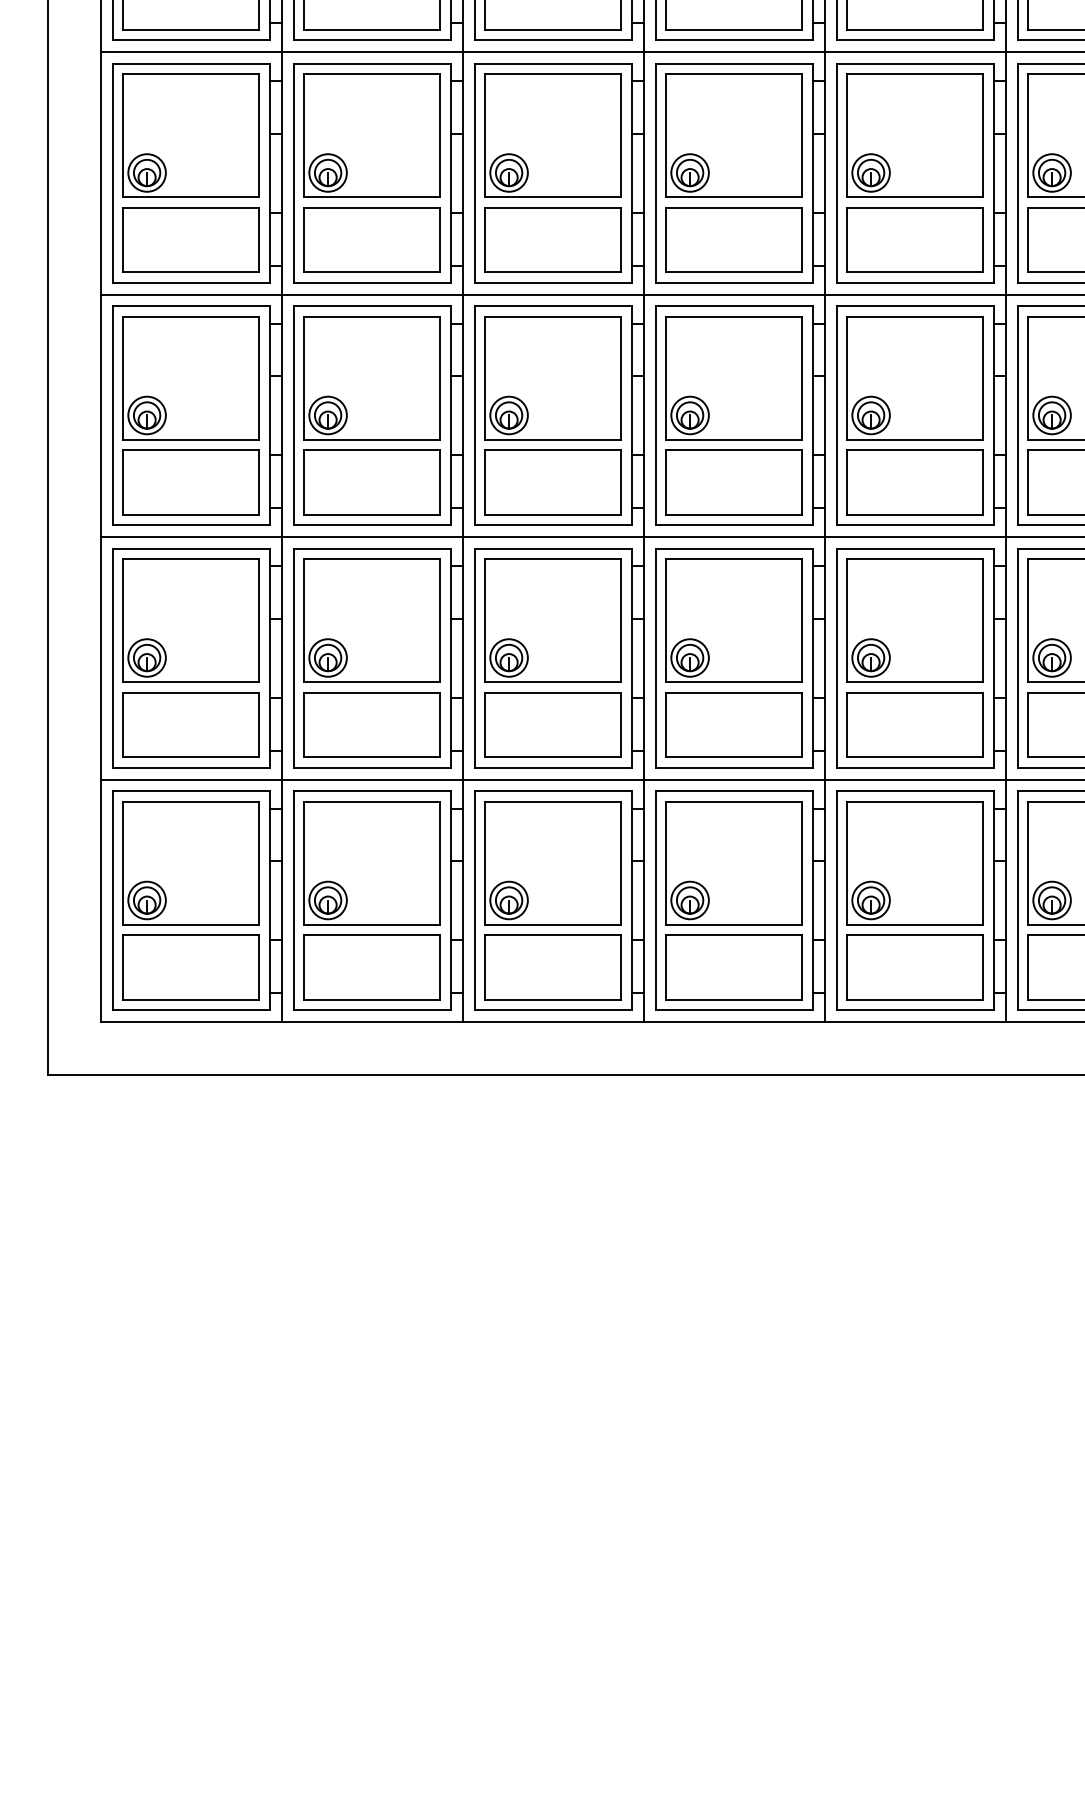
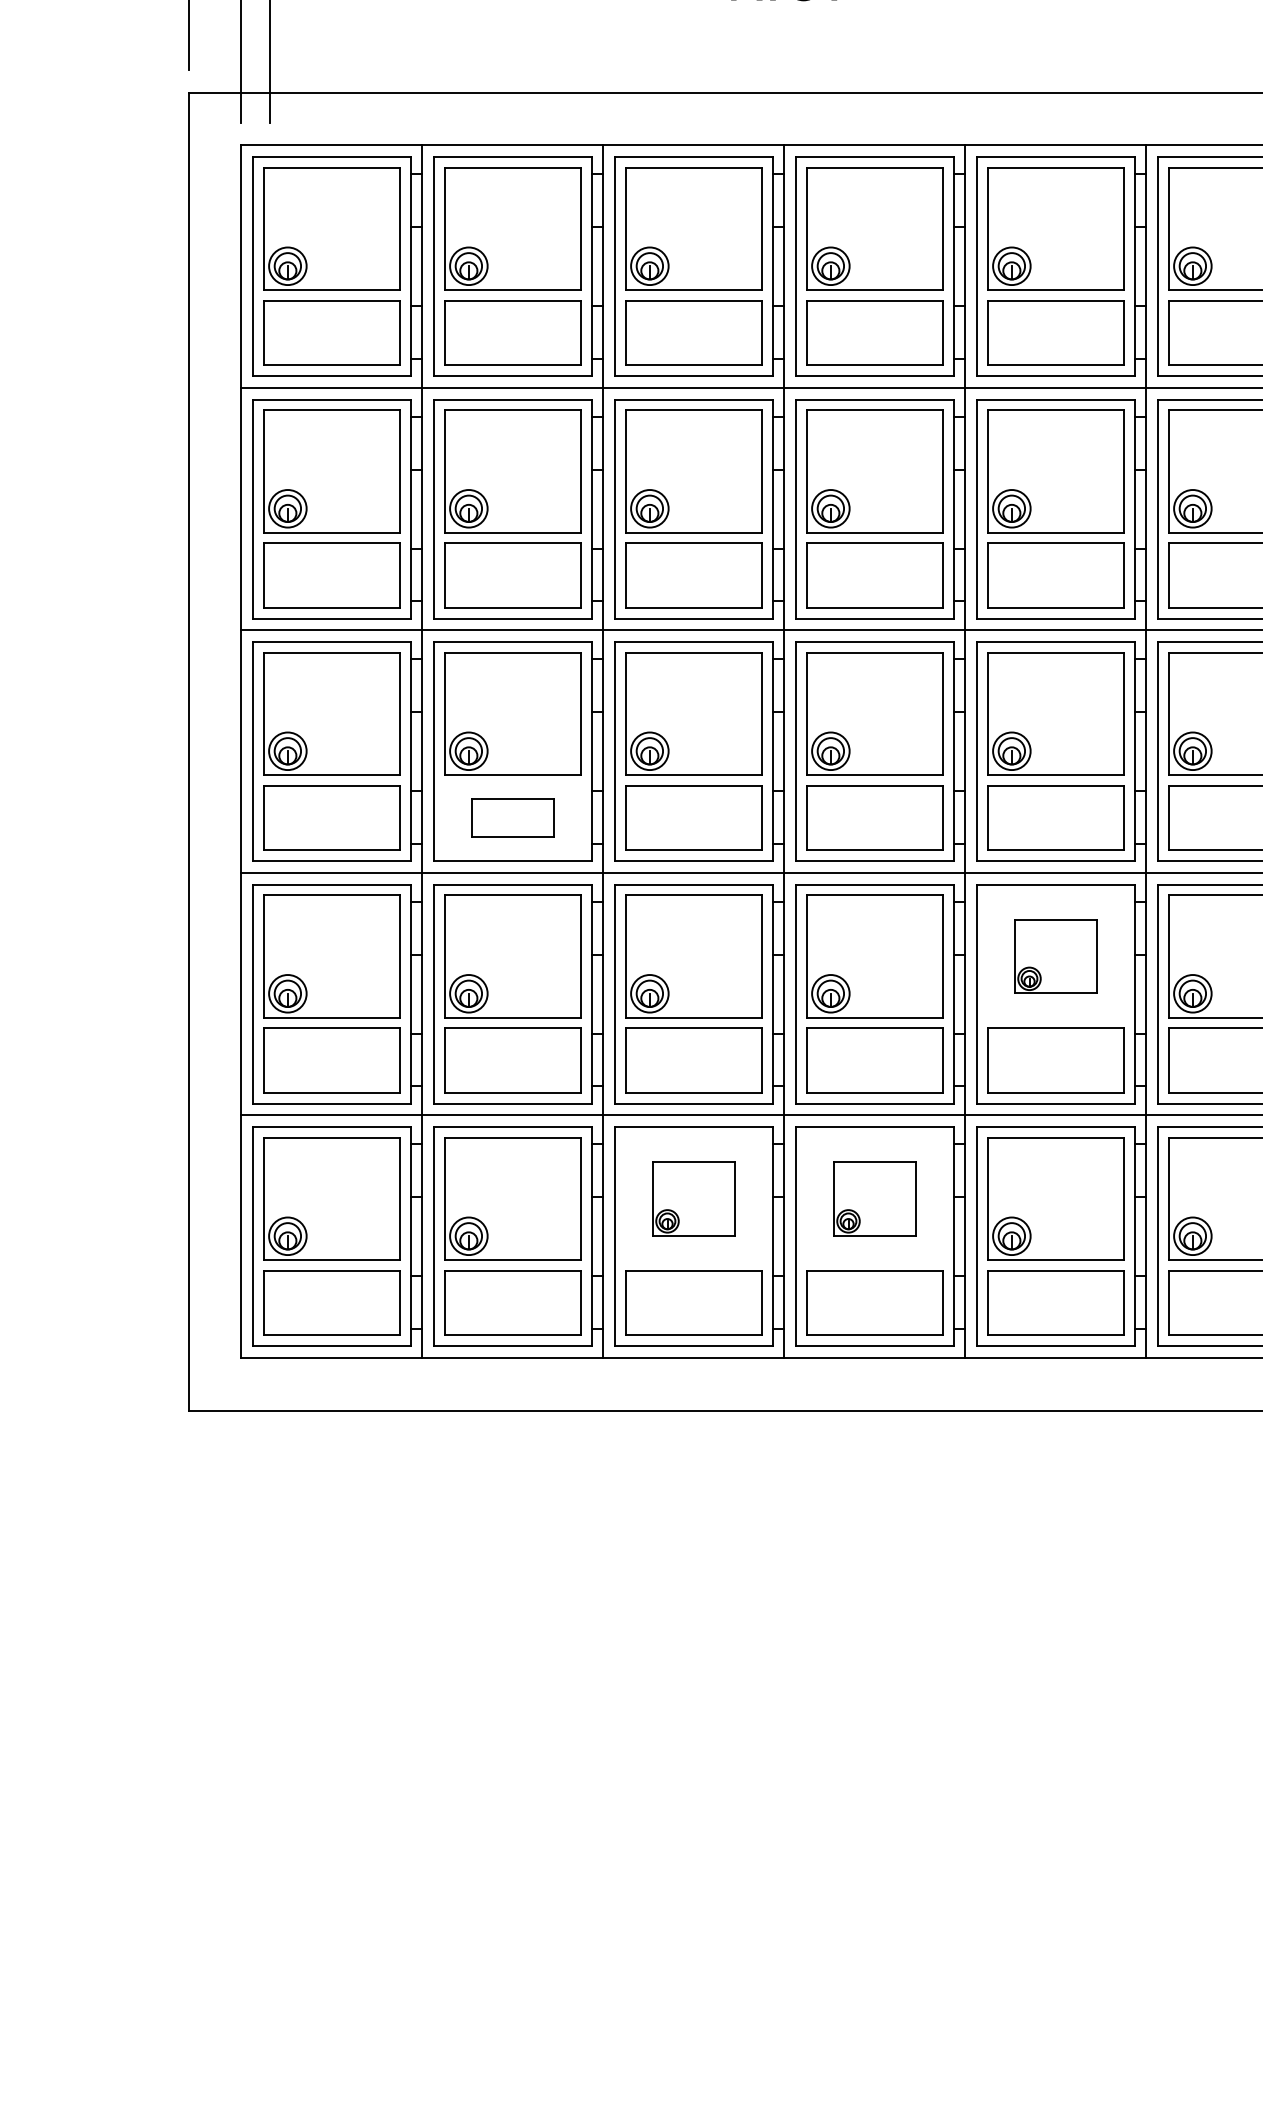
part: (371, 481) -> (512, 817), size x0.6
part: (914, 620) -> (1055, 956), size x0.6
part: (552, 862) -> (693, 1198), size x0.6
part: (733, 862) -> (874, 1198), size x0.6

